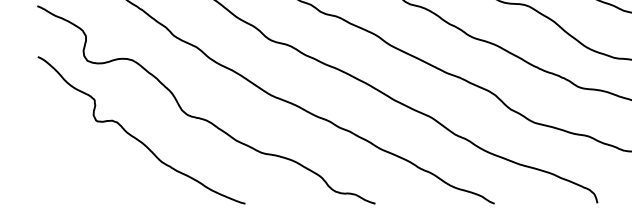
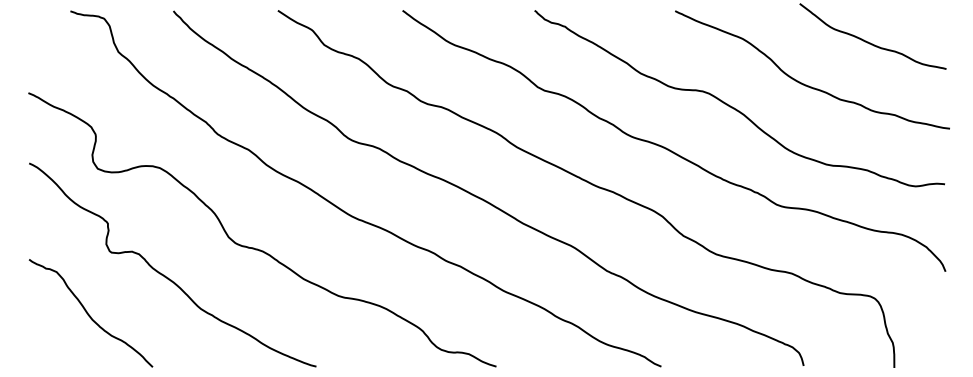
curve: (81, 166) -> (89, 314), added

